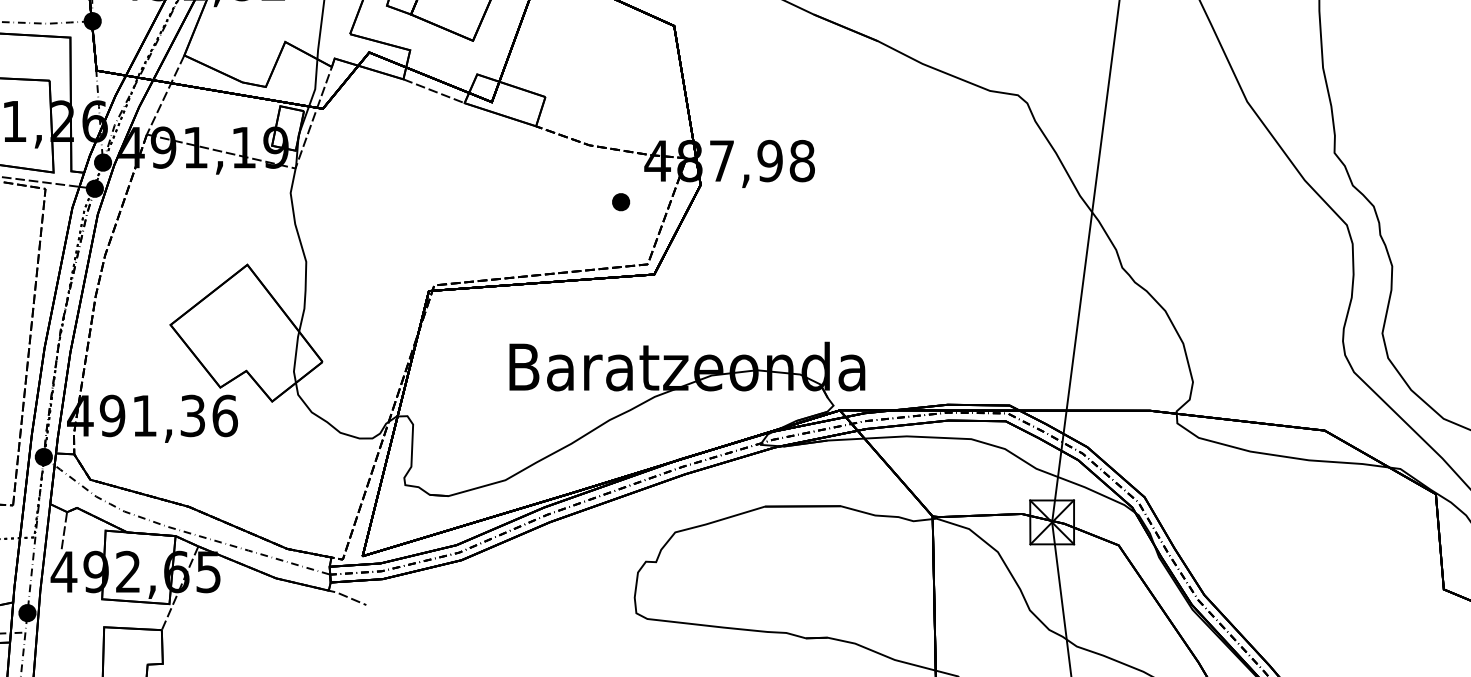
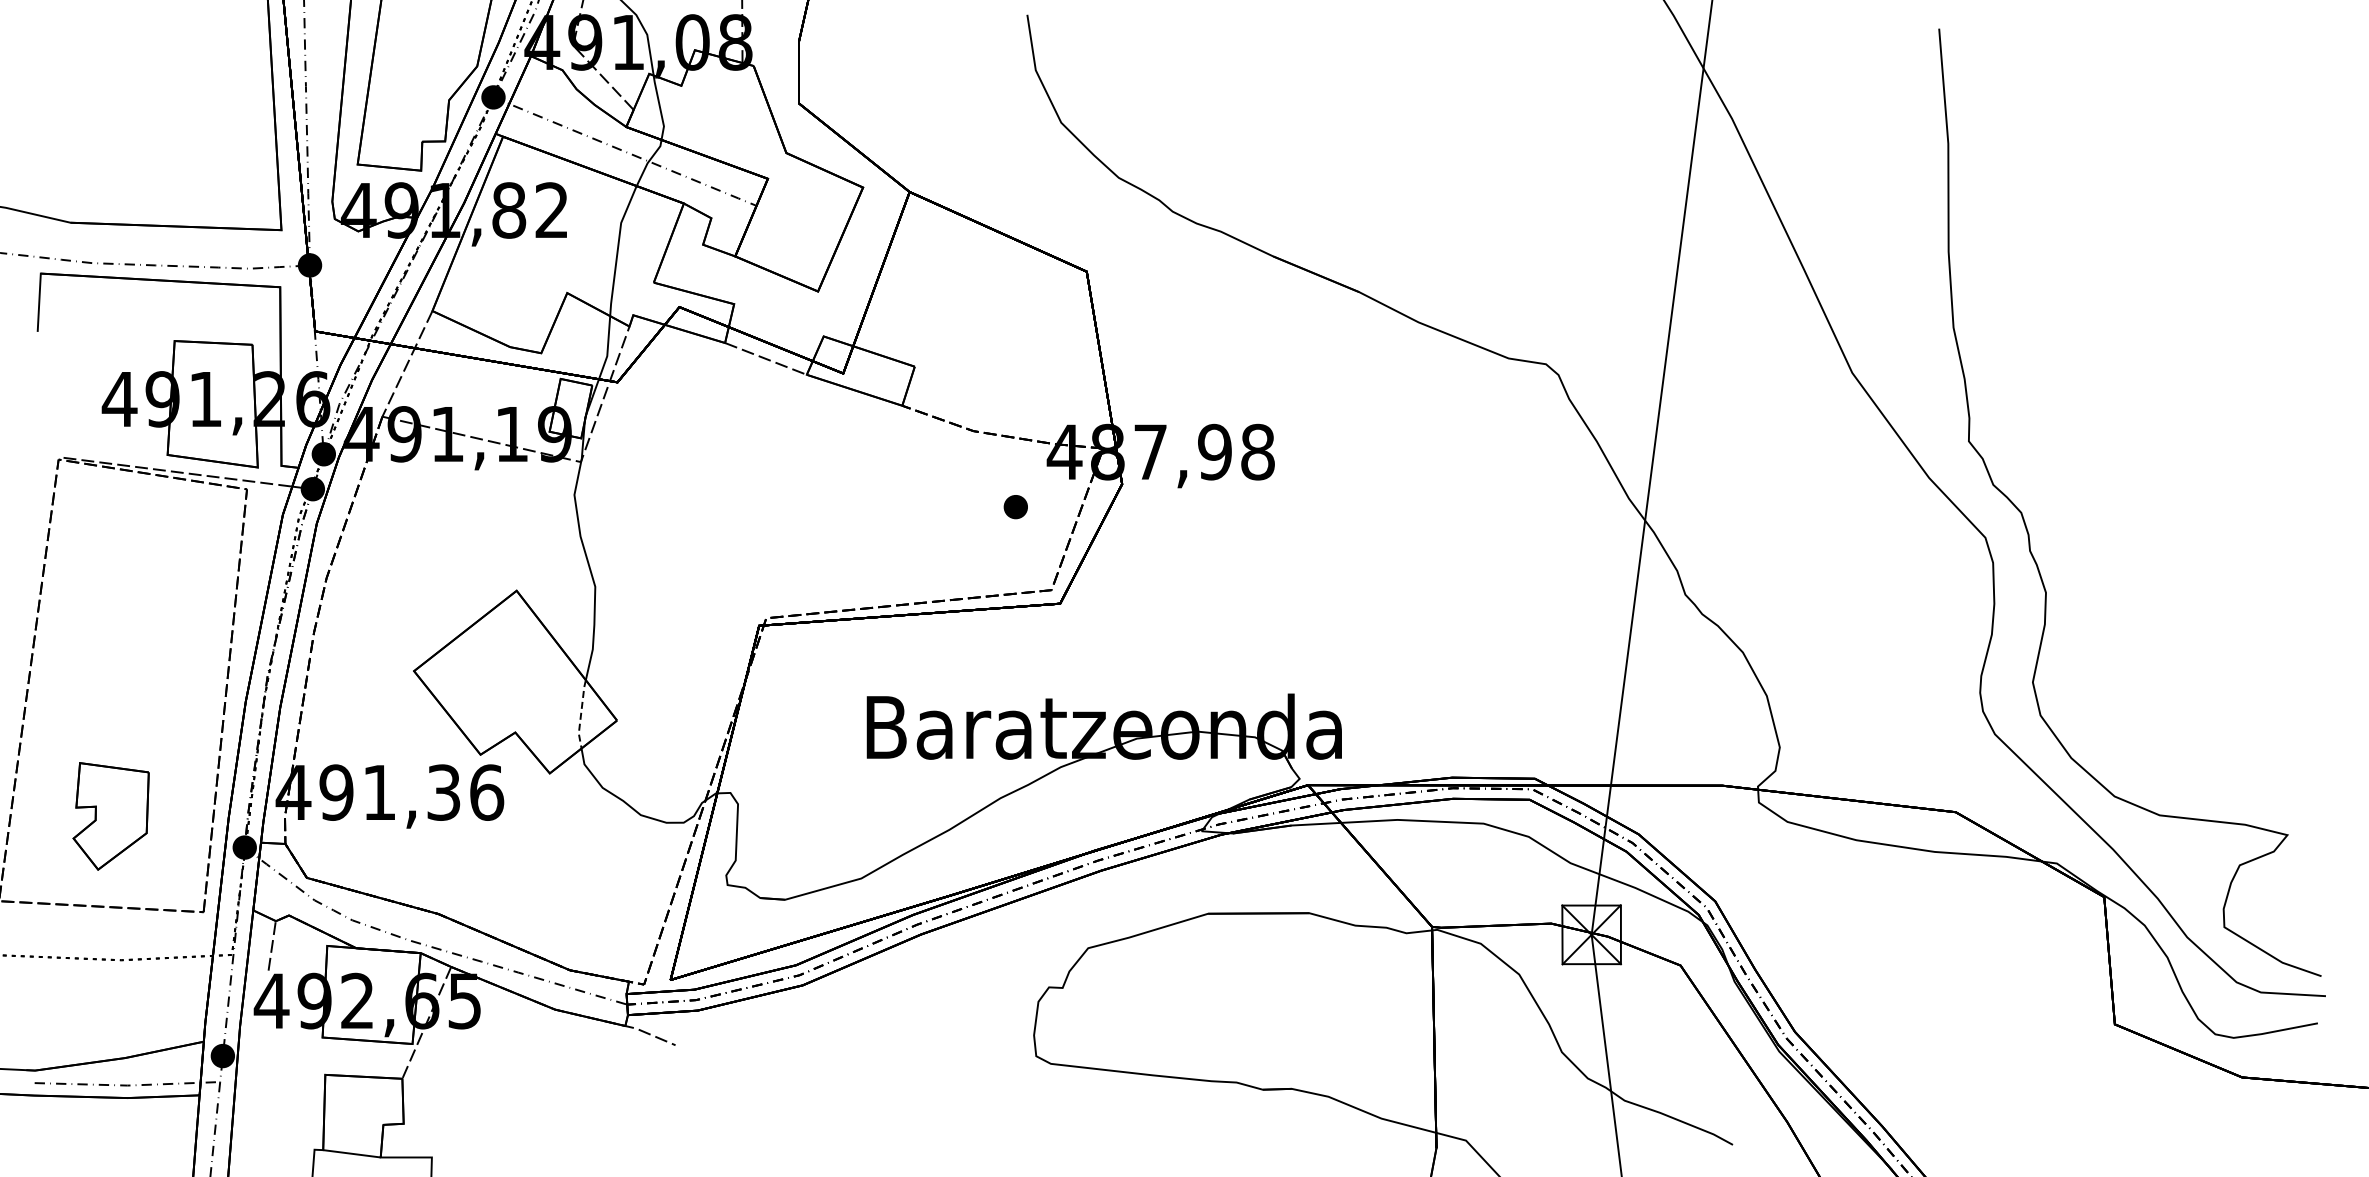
line: (295, 357) -> (581, 714), solid -> dashed

